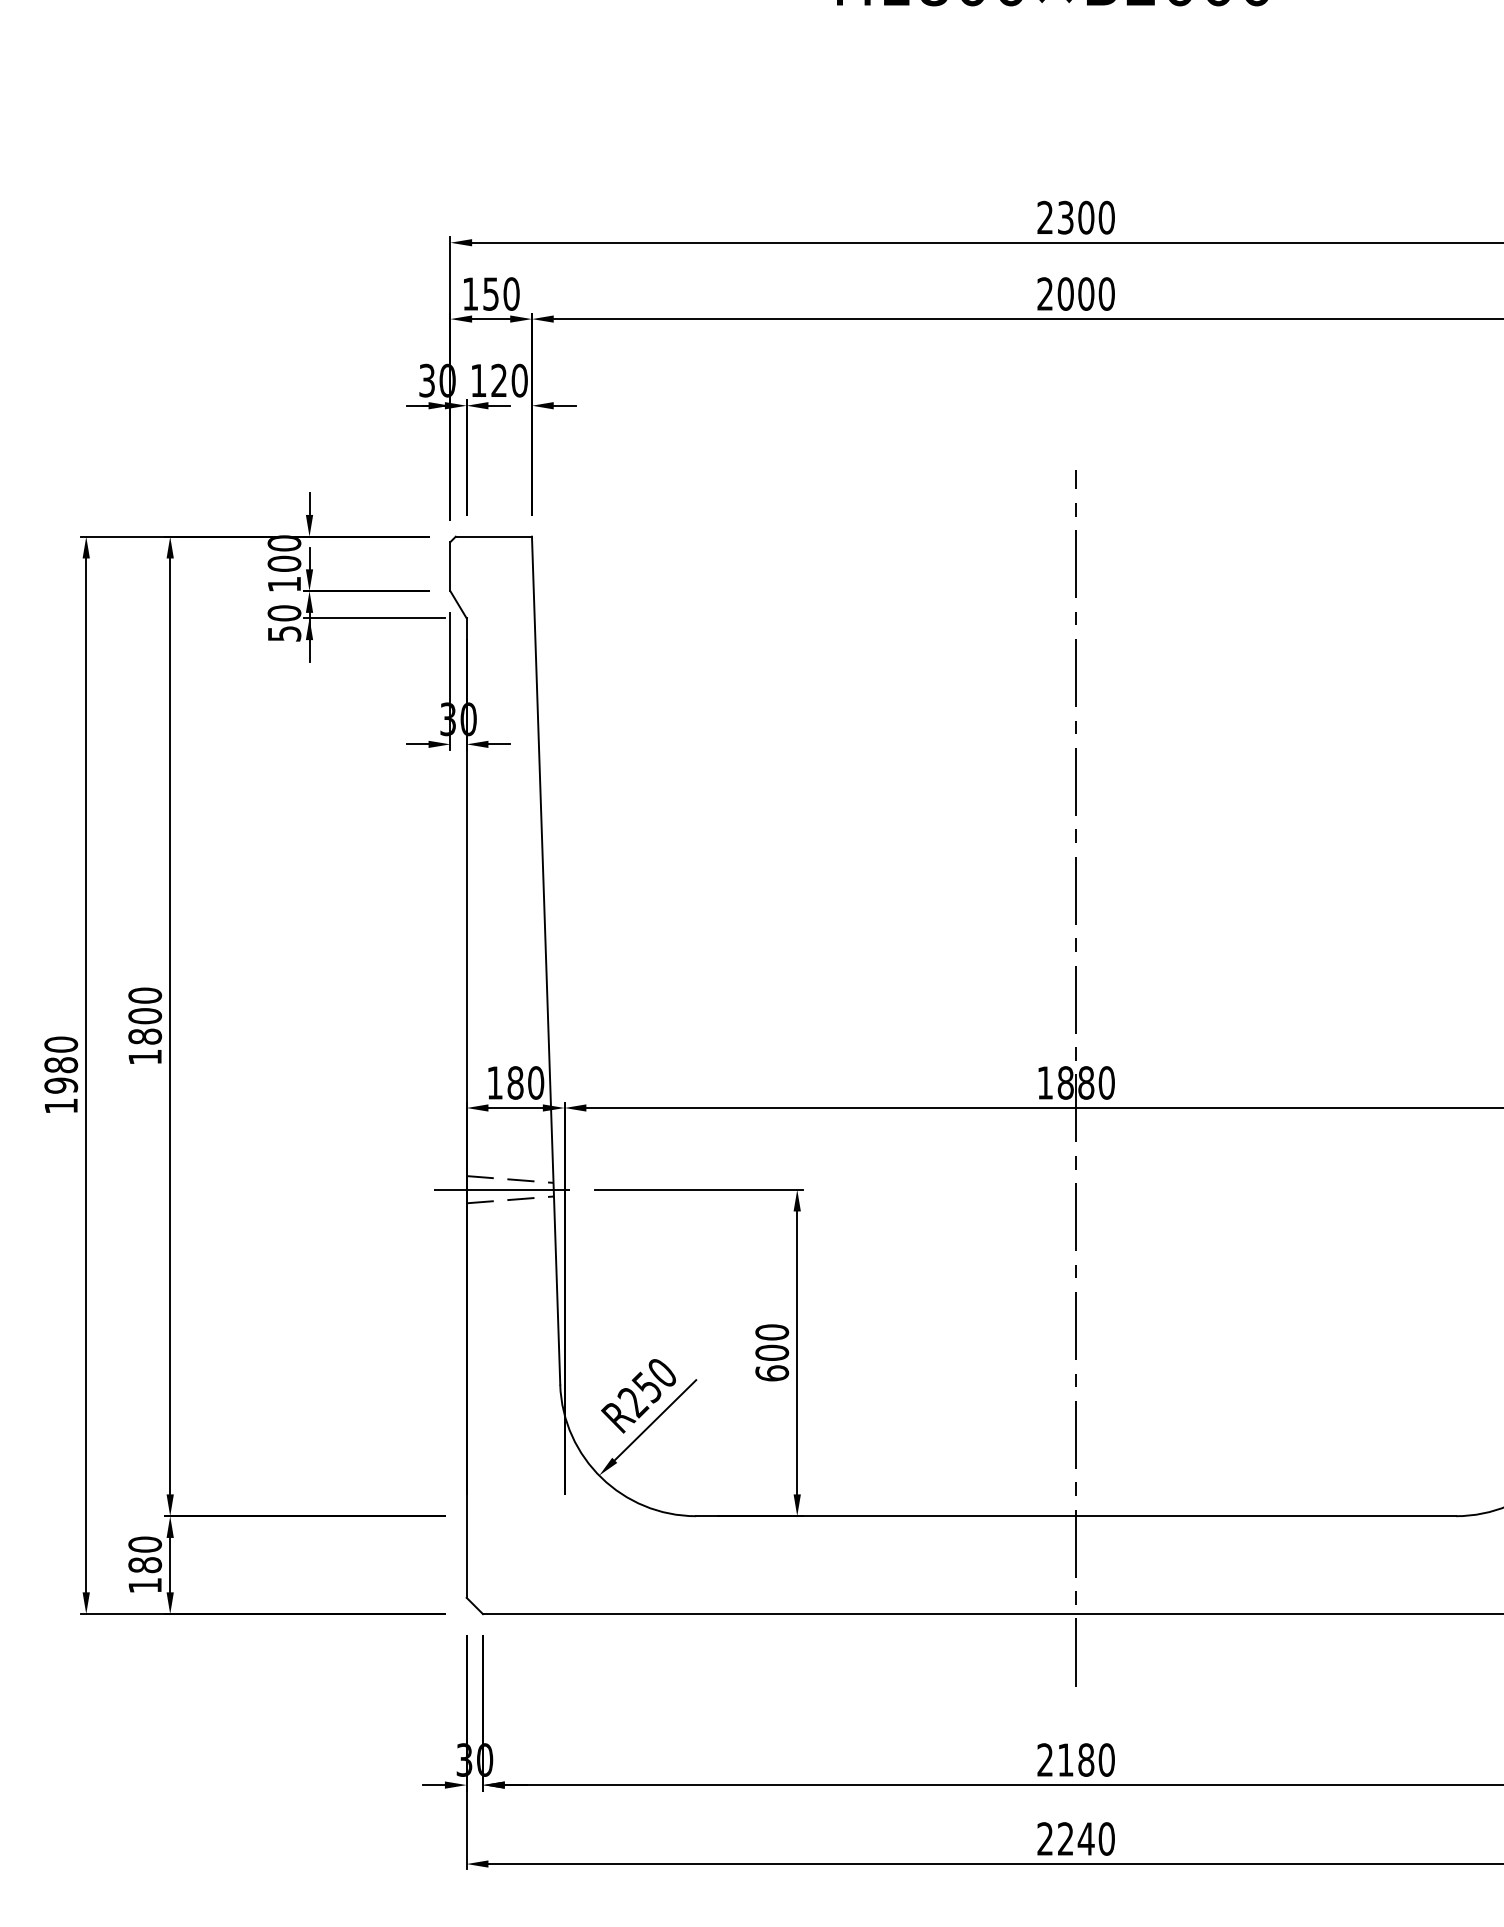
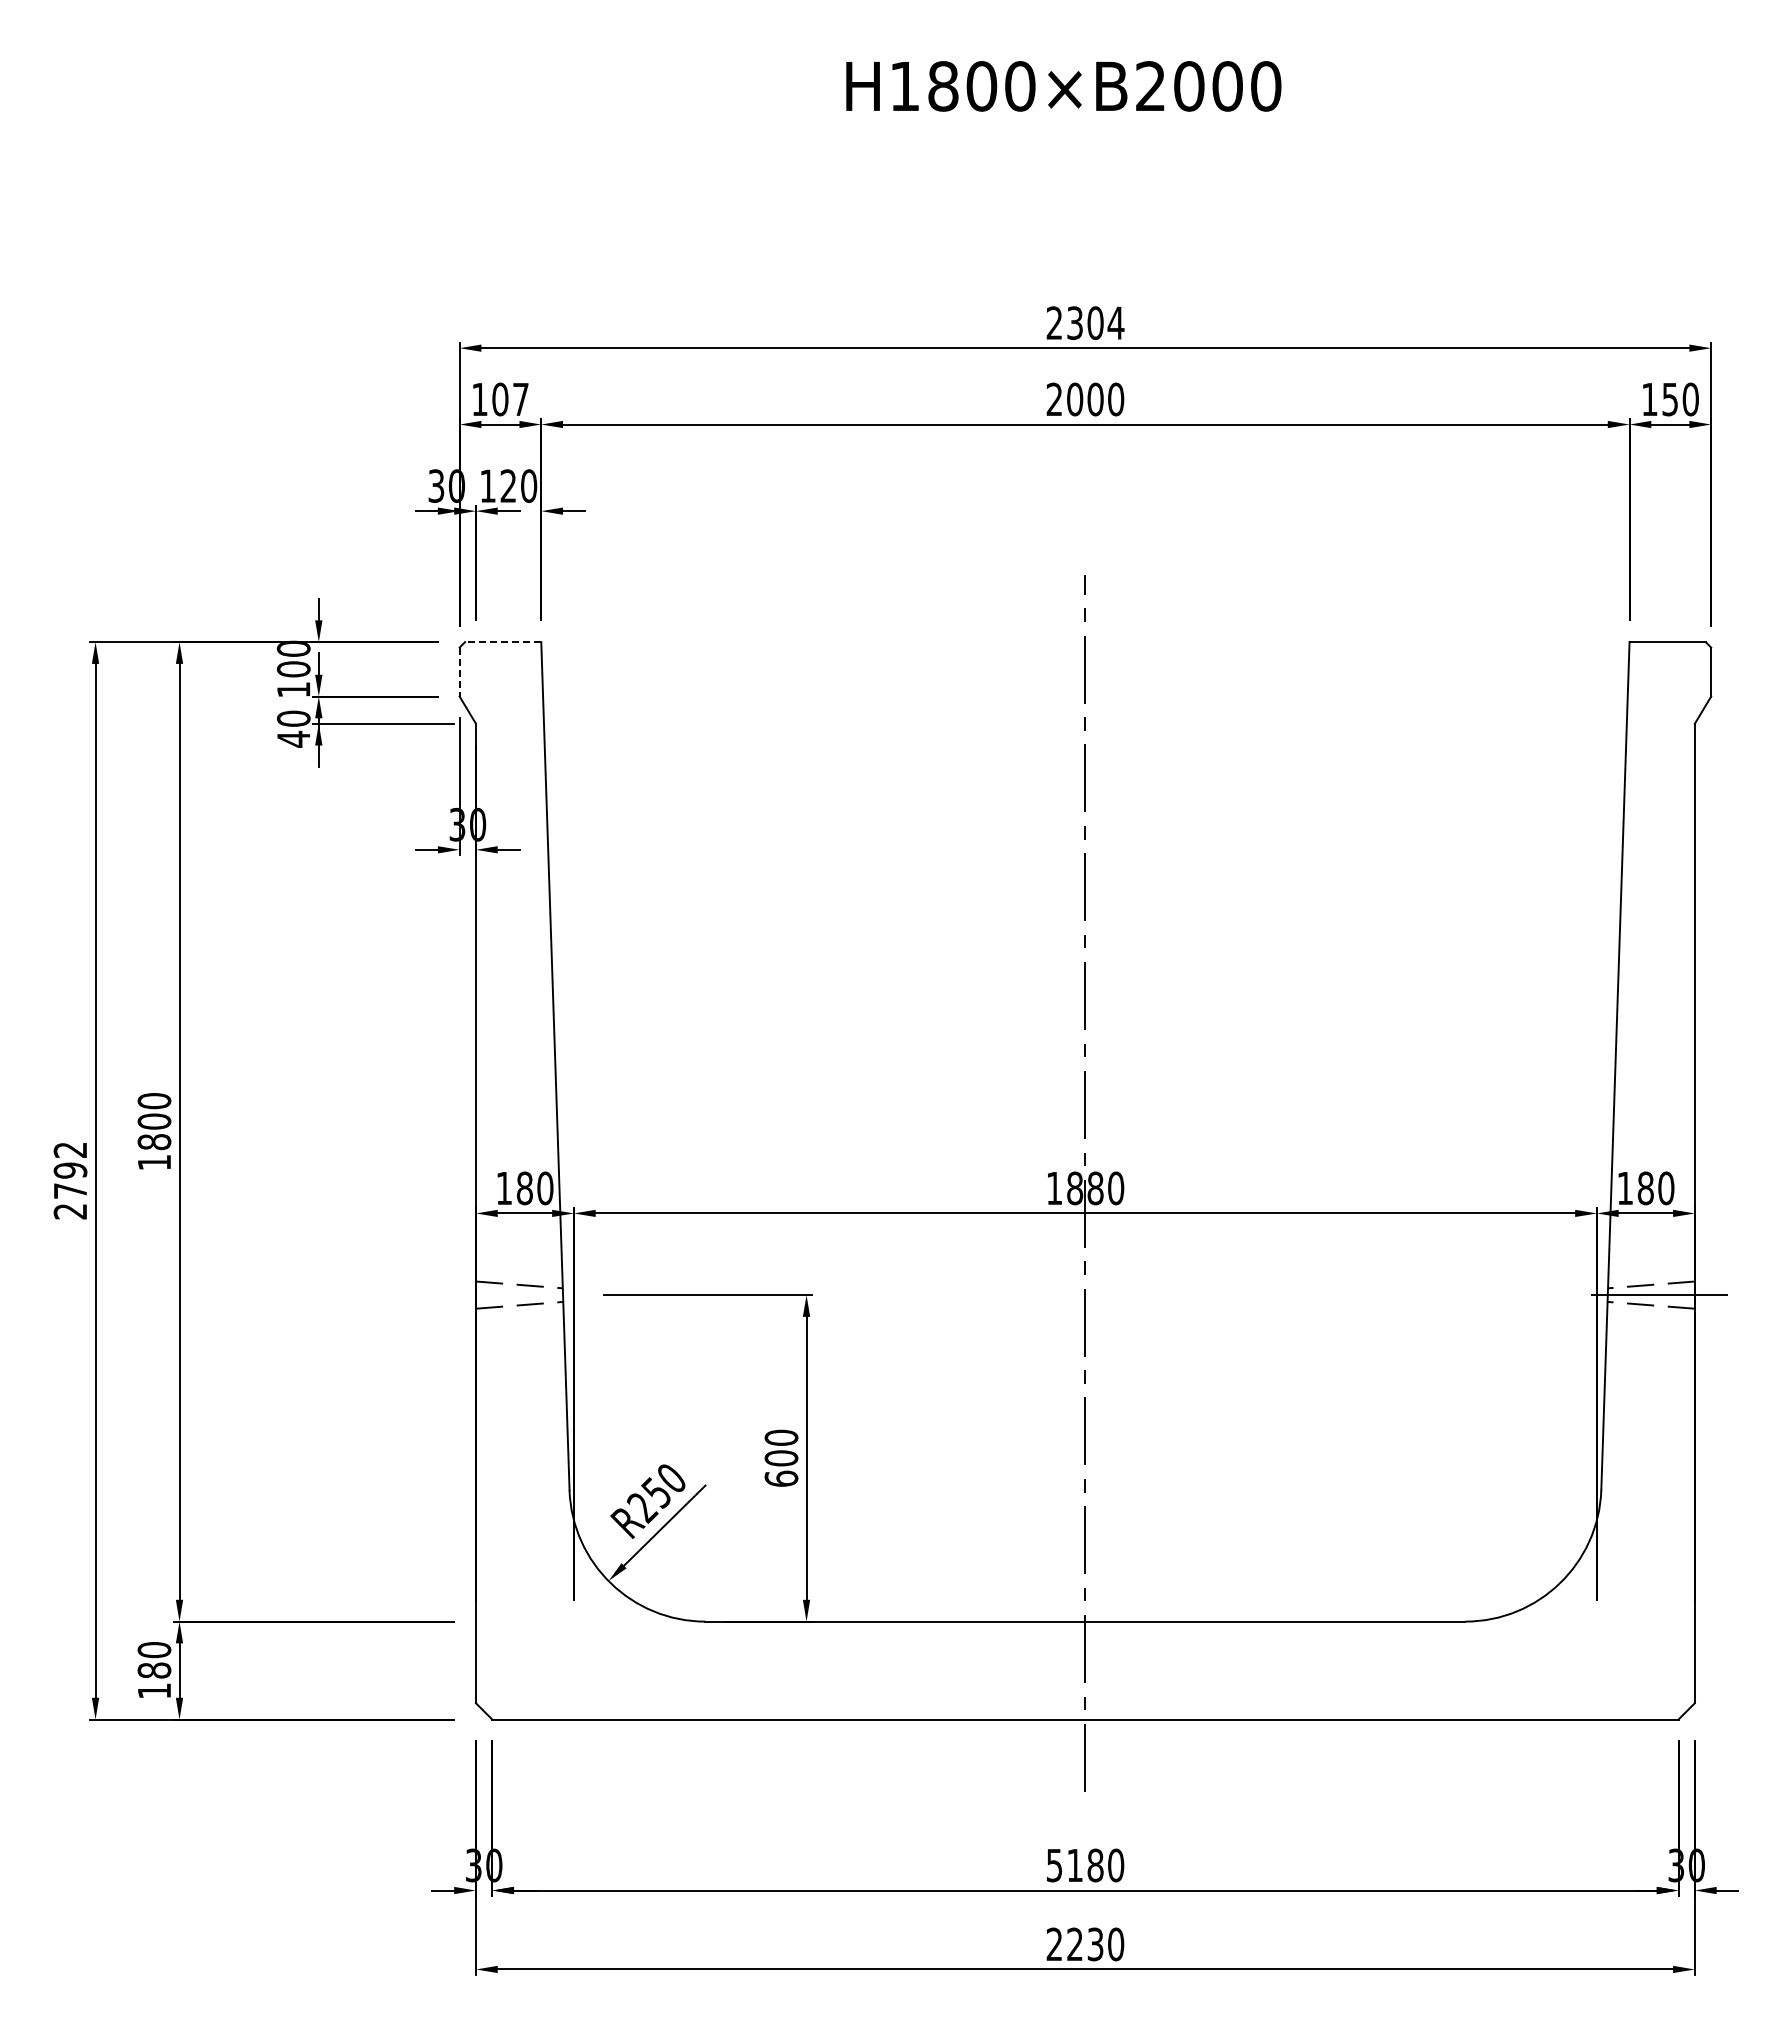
text: (1106, 217) -> (1115, 322), 2300 -> 2304
text: (501, 294) -> (510, 399), 150 -> 107
line: (493, 537) -> (502, 642), solid -> dashed
line: (450, 567) -> (459, 672), solid -> dashed
text: (284, 633) -> (293, 738), 50 -> 40
text: (61, 1075) -> (70, 1180), 1980 -> 2792
line: (503, 1190) -> (512, 1295), removed
text: (1045, 1760) -> (1054, 1865), 2180 -> 5180
text: (1086, 1839) -> (1095, 1944), 2240 -> 2230

